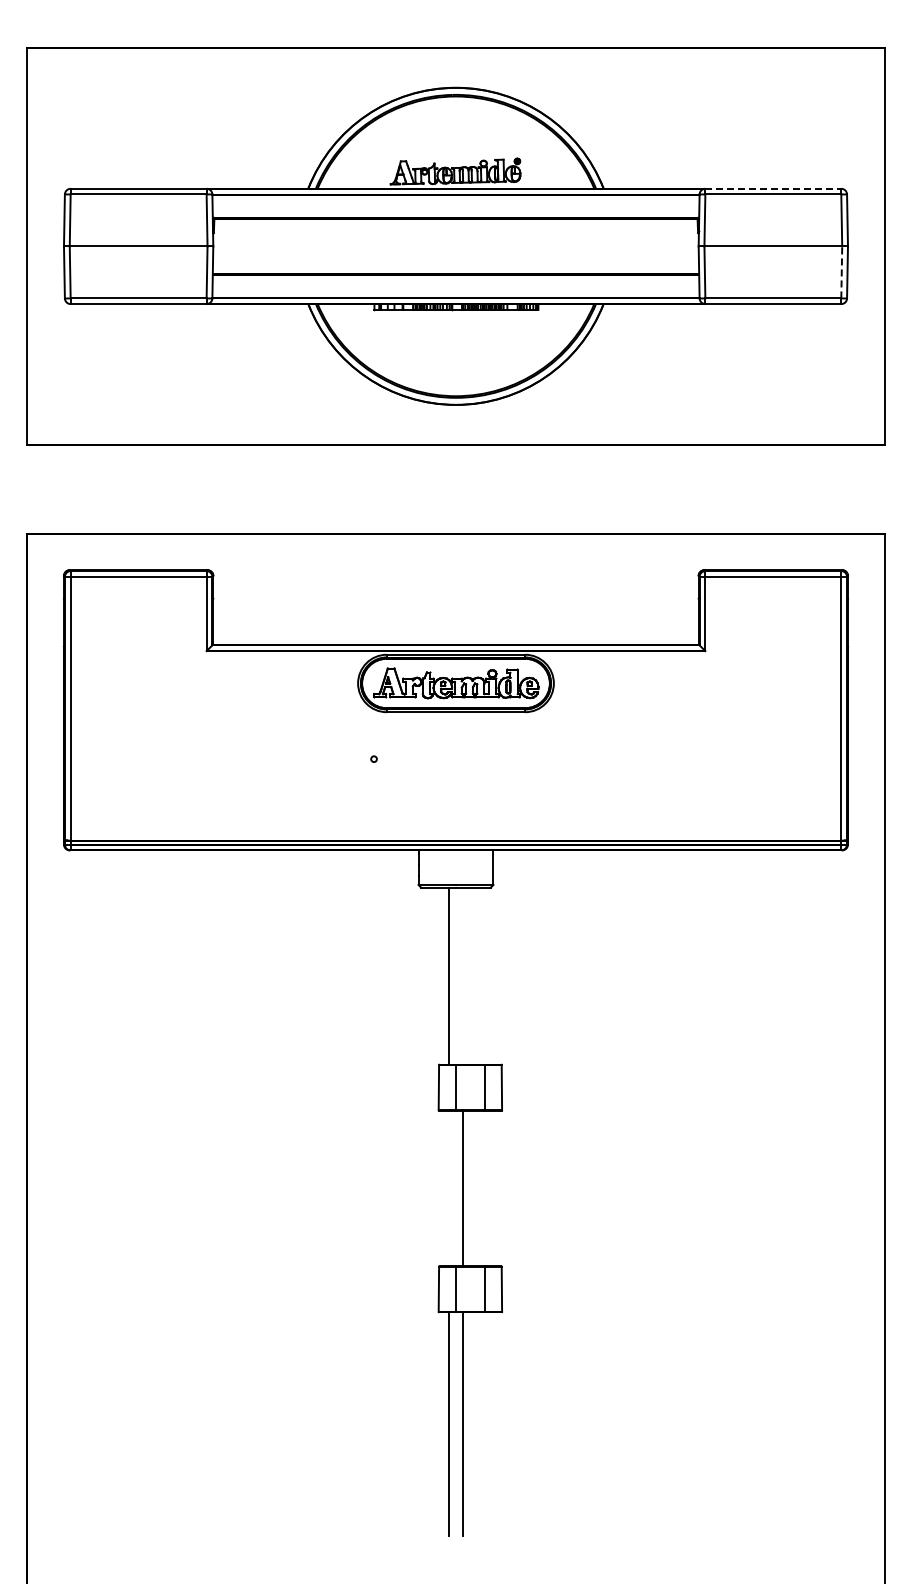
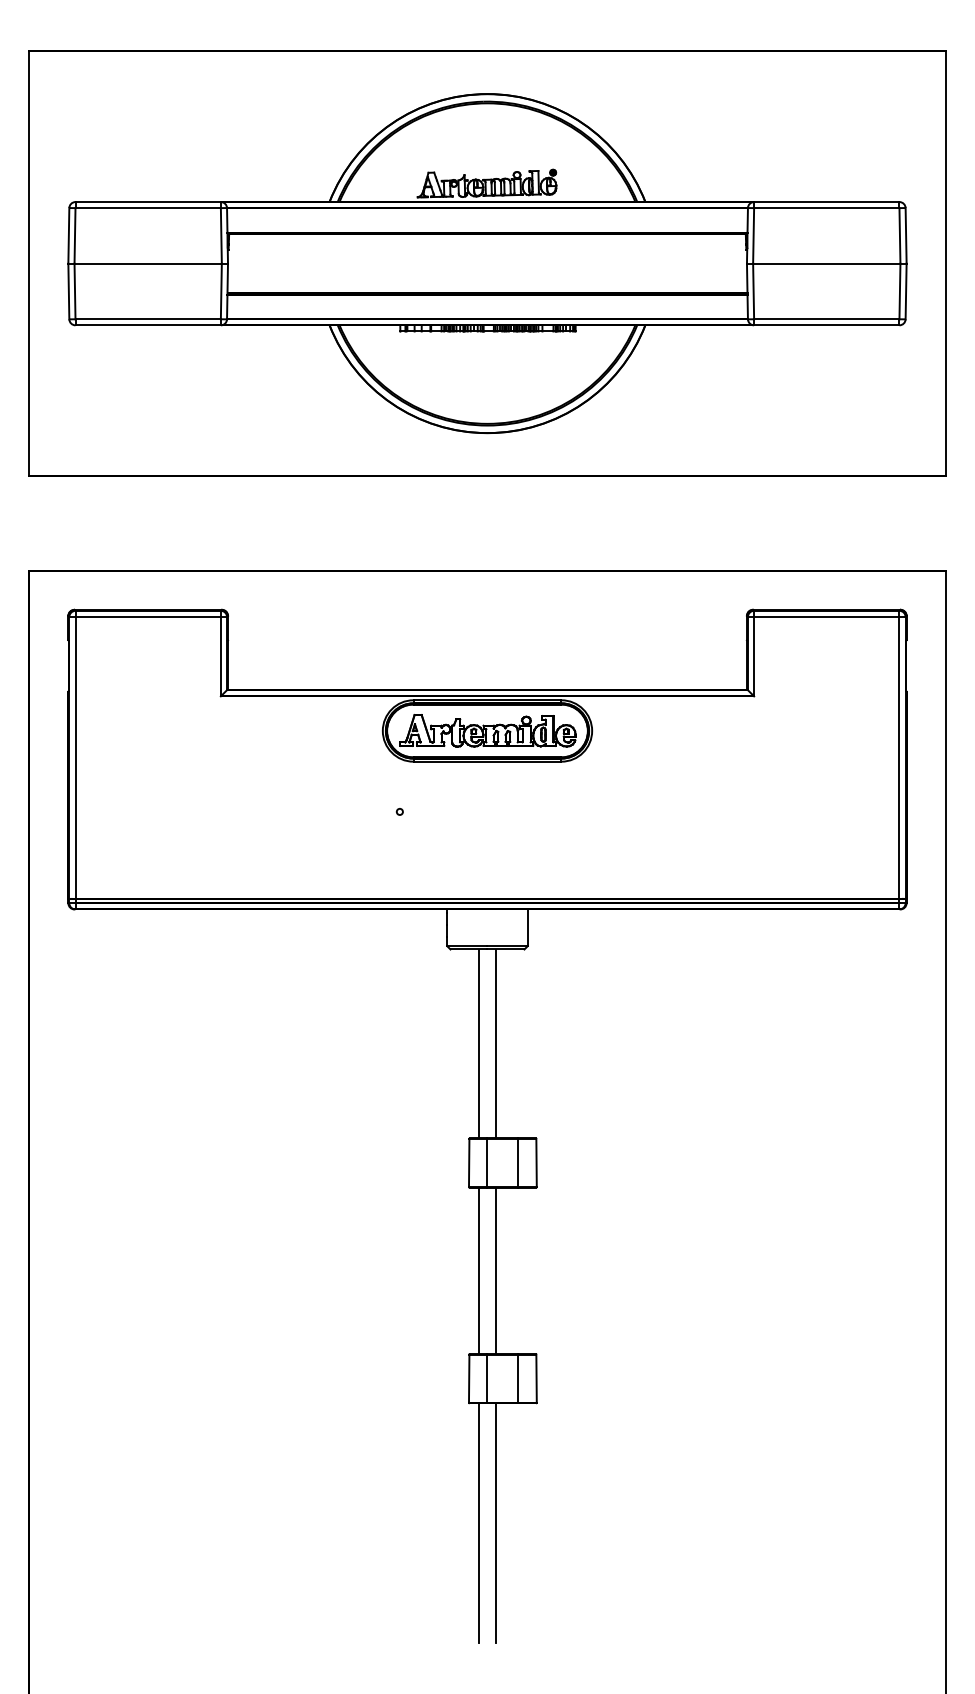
line: (773, 188) -> (826, 201), dashed -> solid
line: (841, 271) -> (899, 290), dashed -> solid
line: (463, 975) -> (495, 1043), added
line: (448, 1188) -> (479, 1270), added

